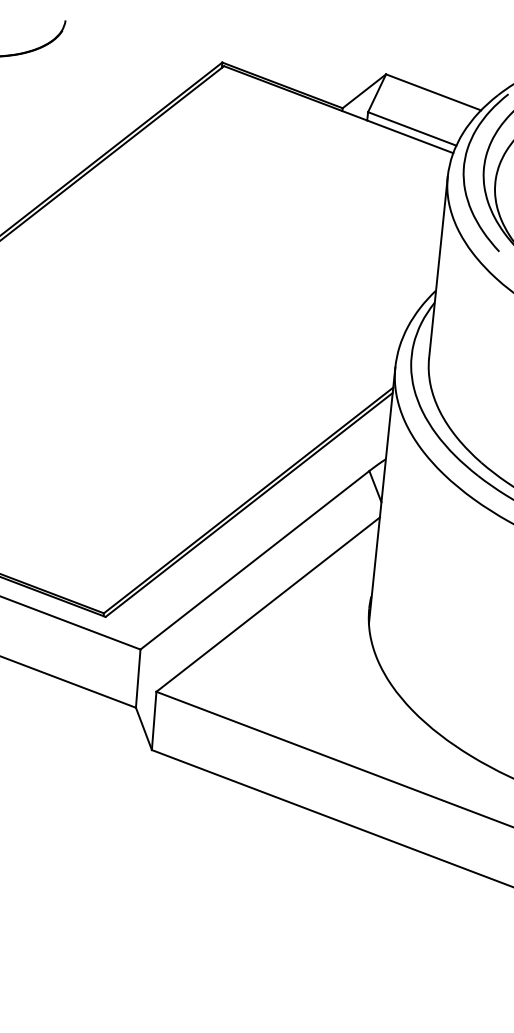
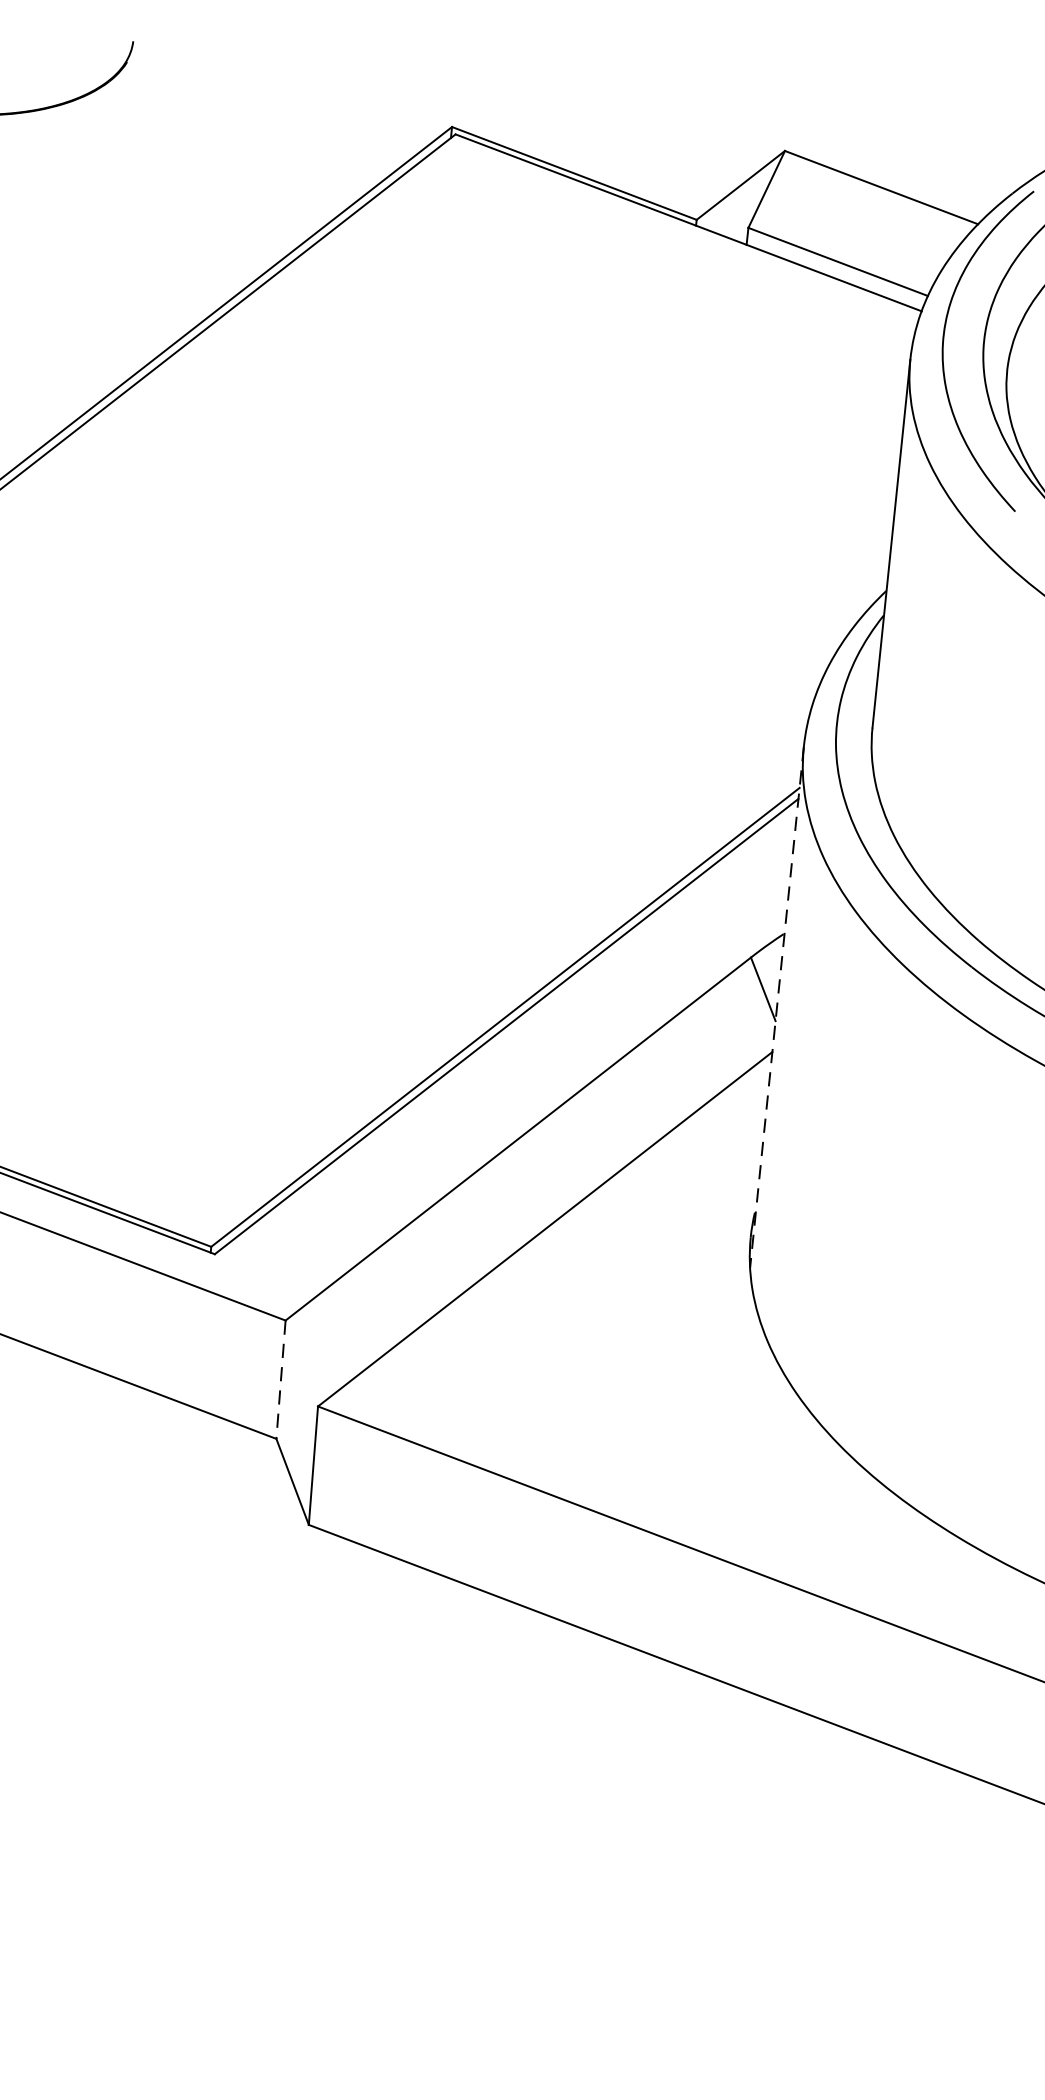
line: (382, 495) -> (777, 1007), solid -> dashed
line: (138, 679) -> (281, 1381), solid -> dashed

